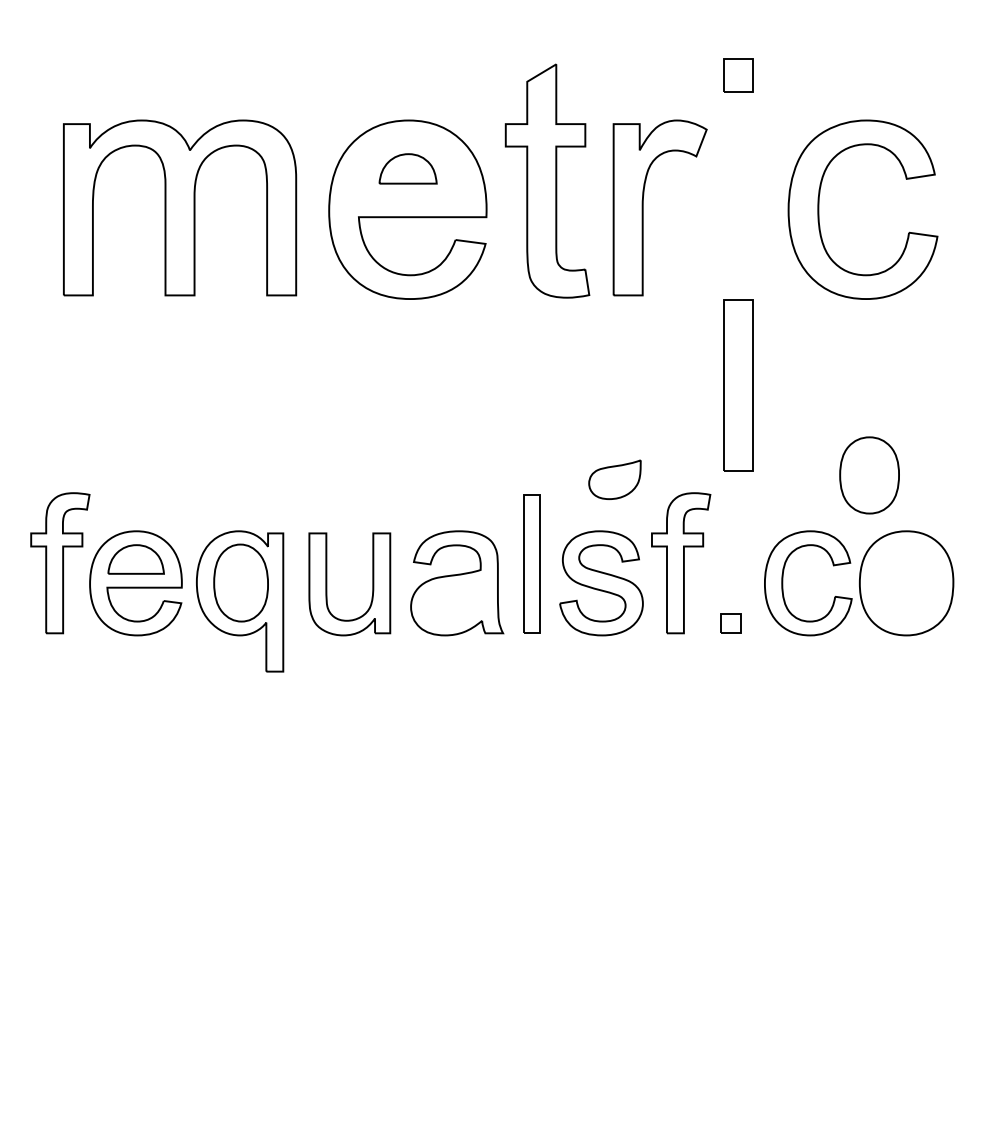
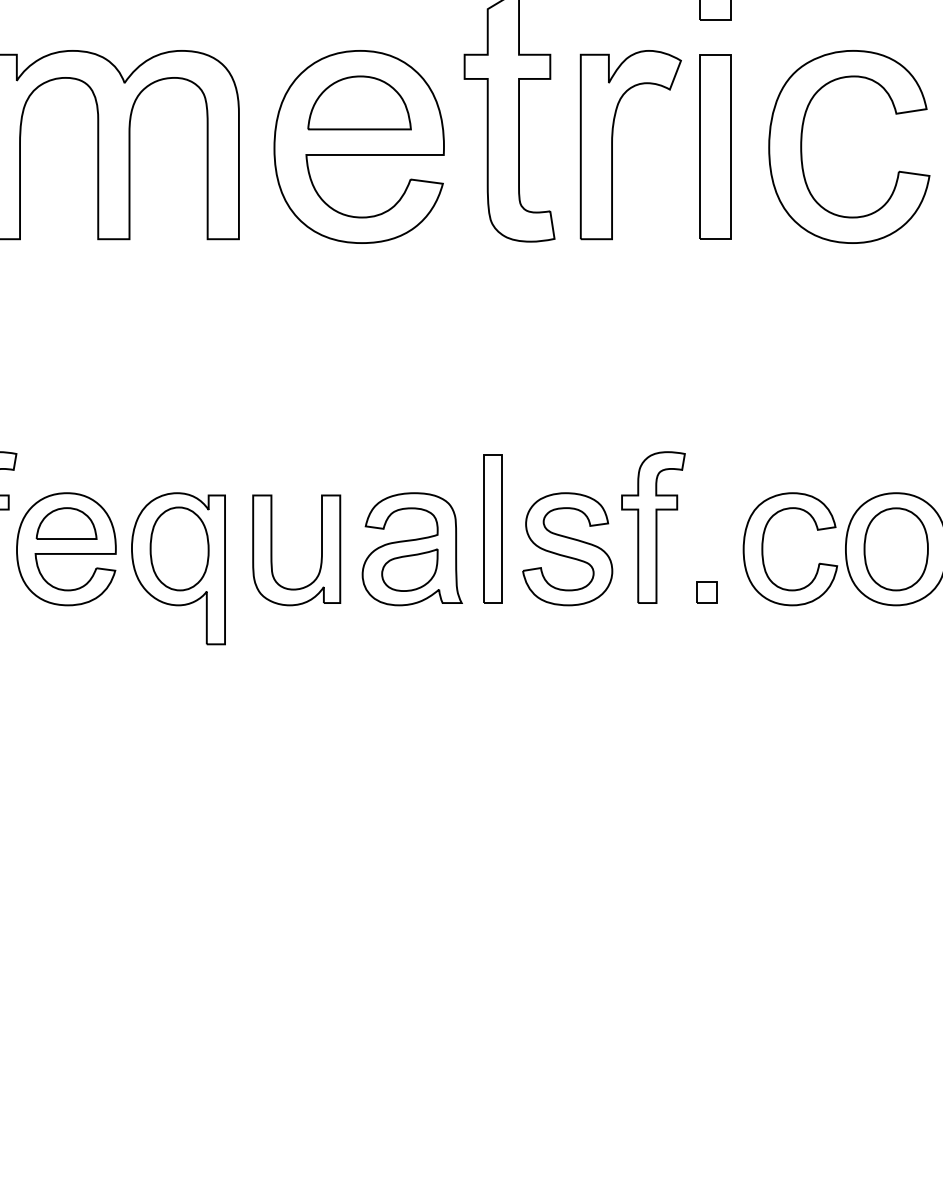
part: (407, 168) -> (358, 102), size x1.67
part: (738, 385) -> (715, 146), moved
part: (869, 475) -> (896, 549), moved
part: (614, 479) -> (409, 569), moved

